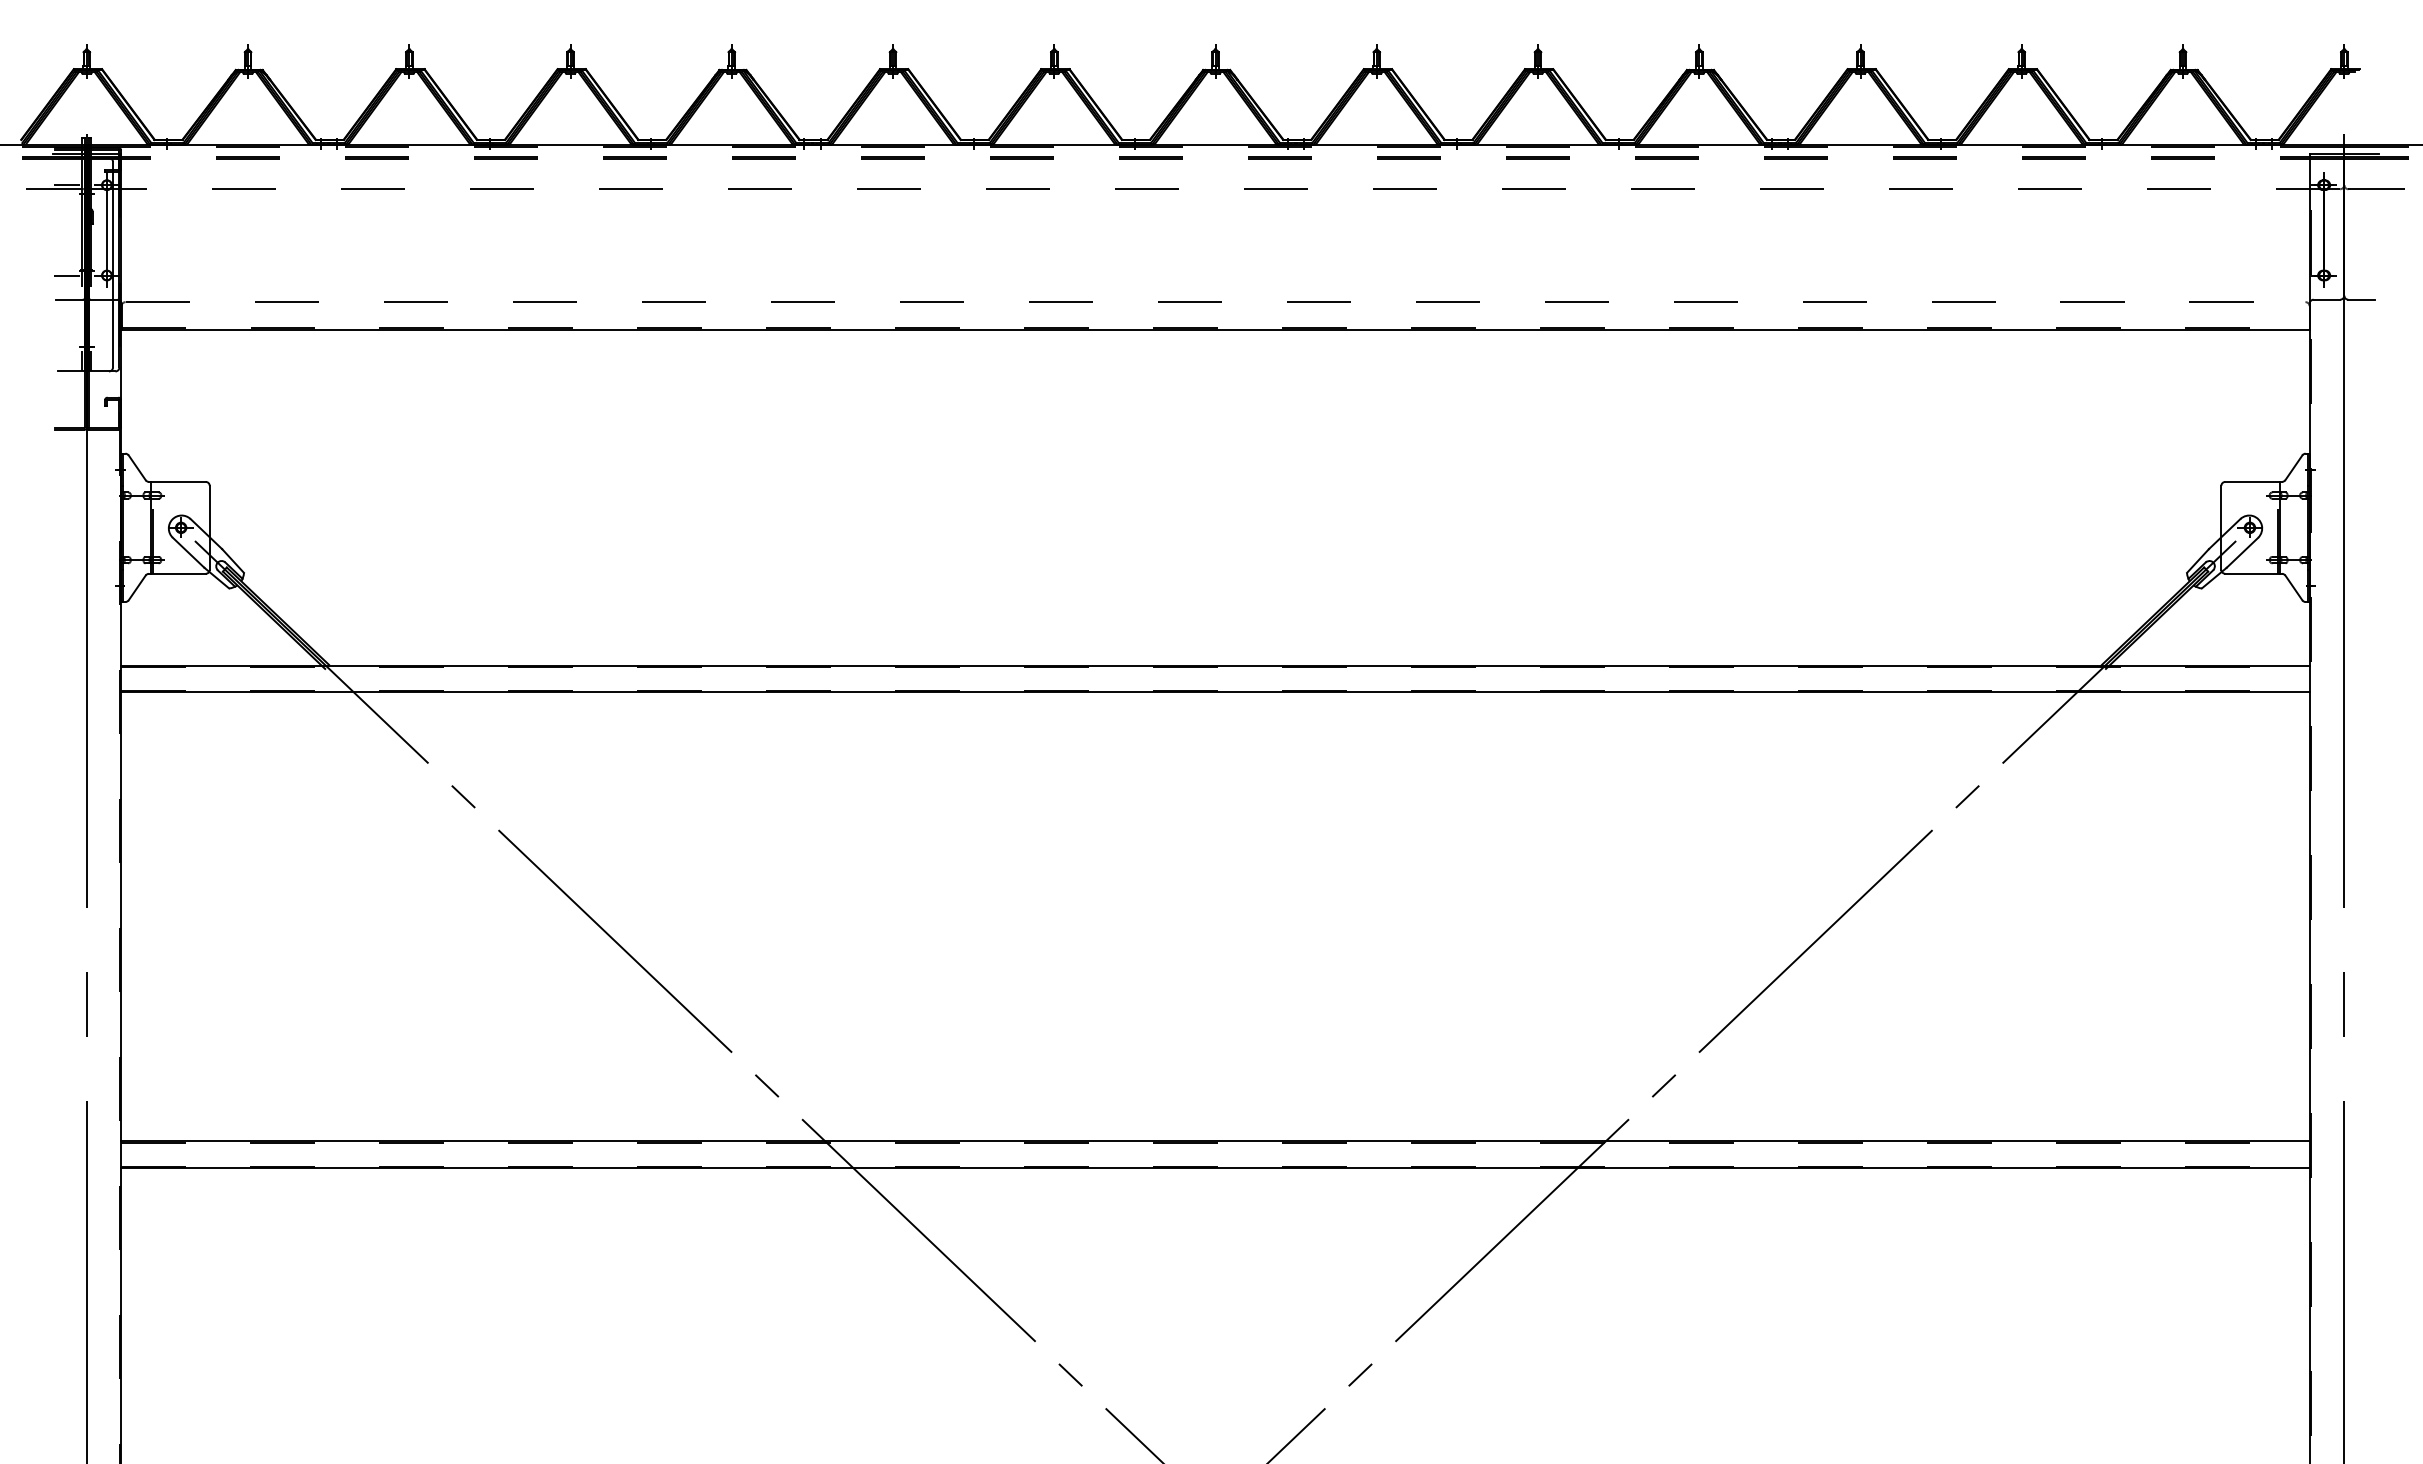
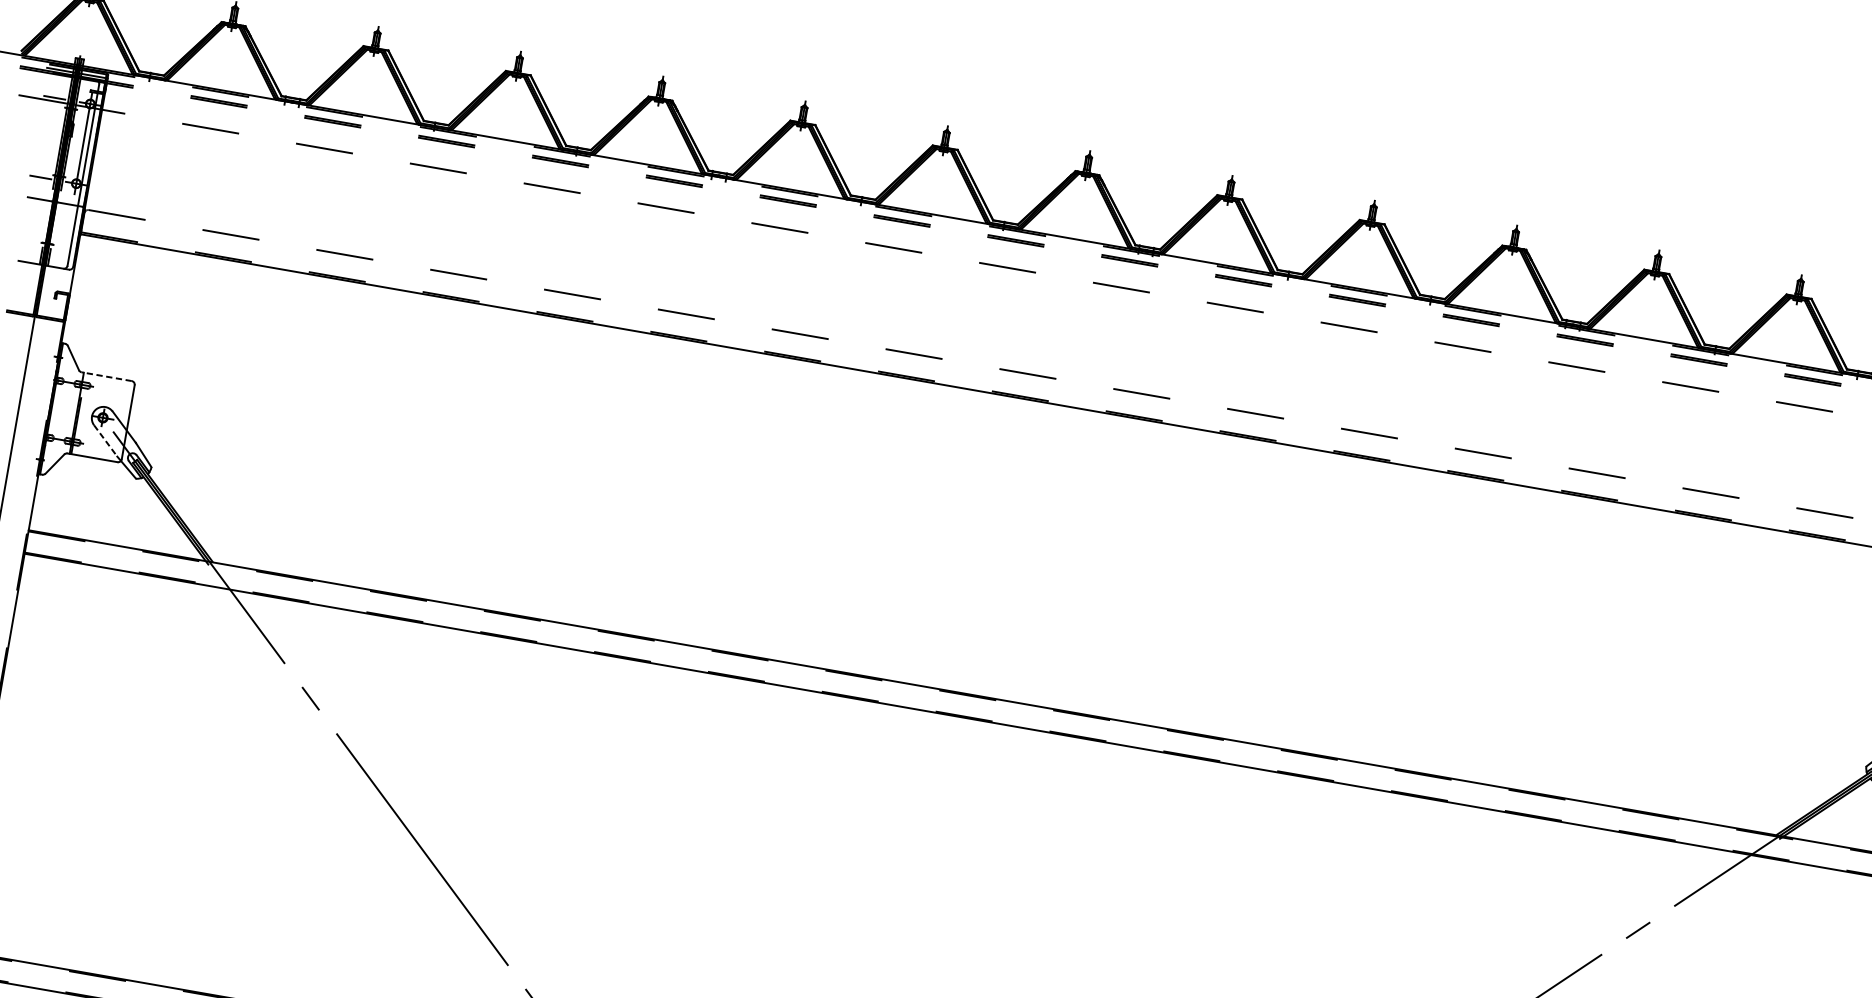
line: (176, 481) -> (106, 376), solid -> dashed
line: (188, 552) -> (105, 440), solid -> dashed

